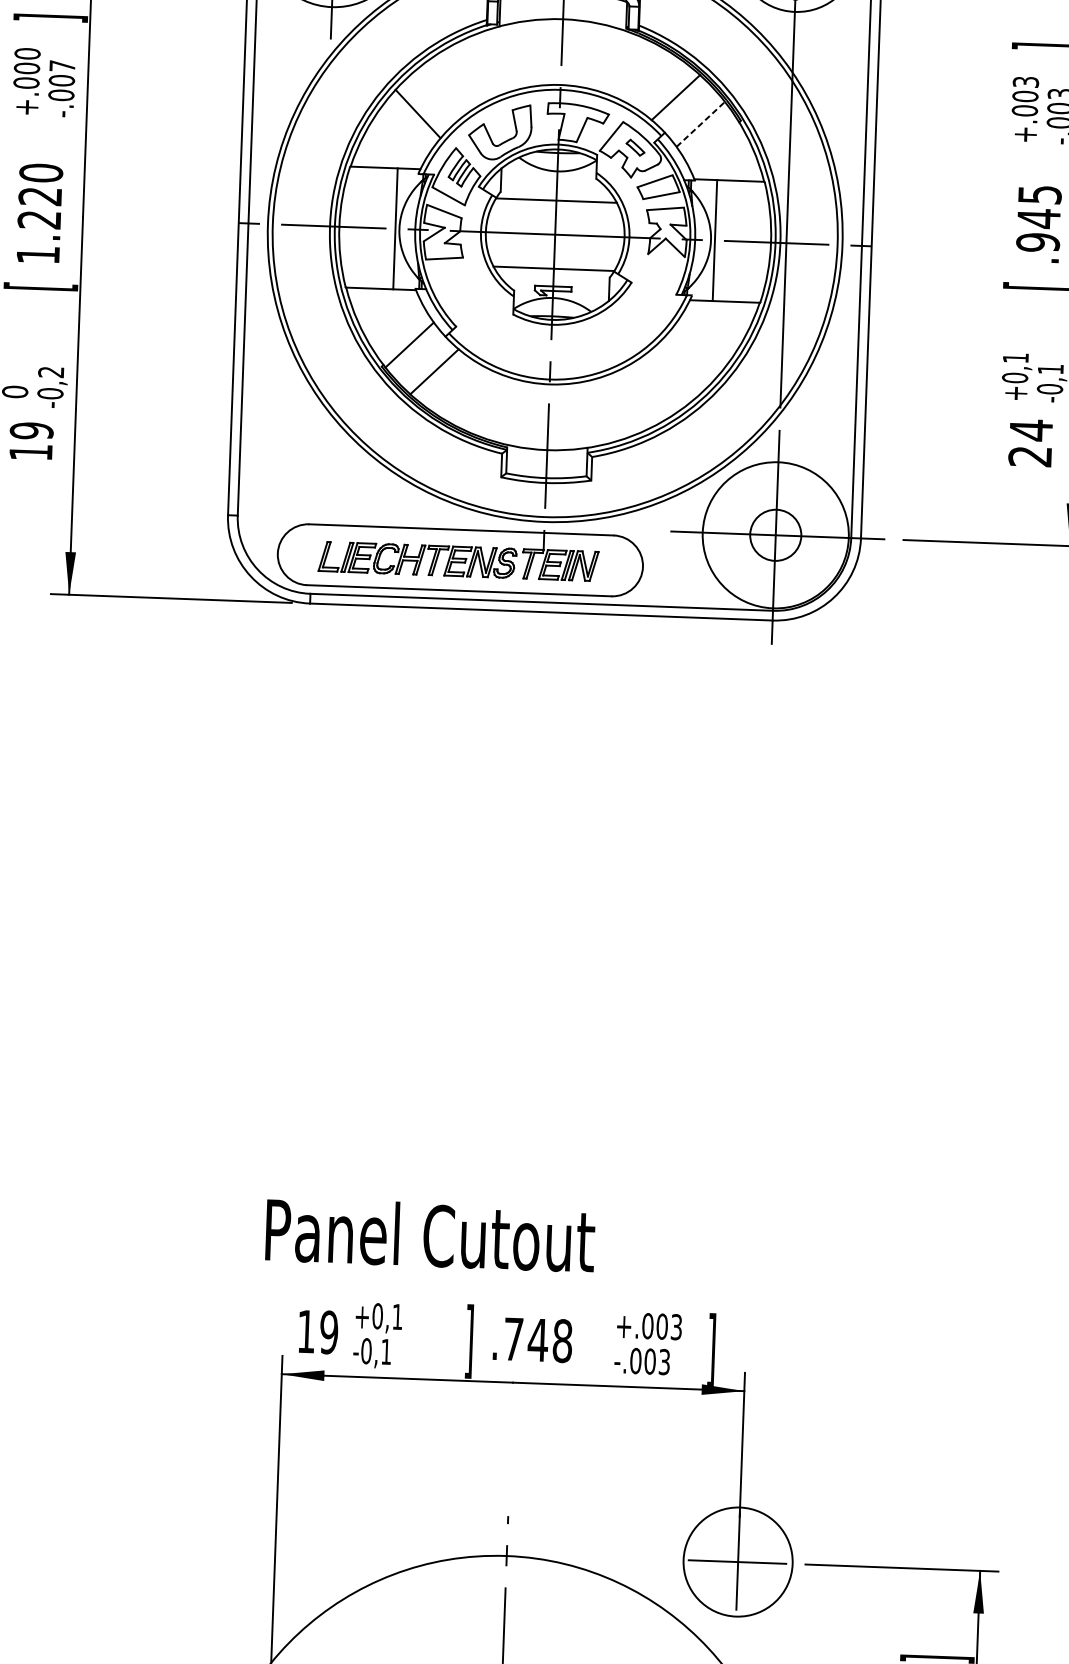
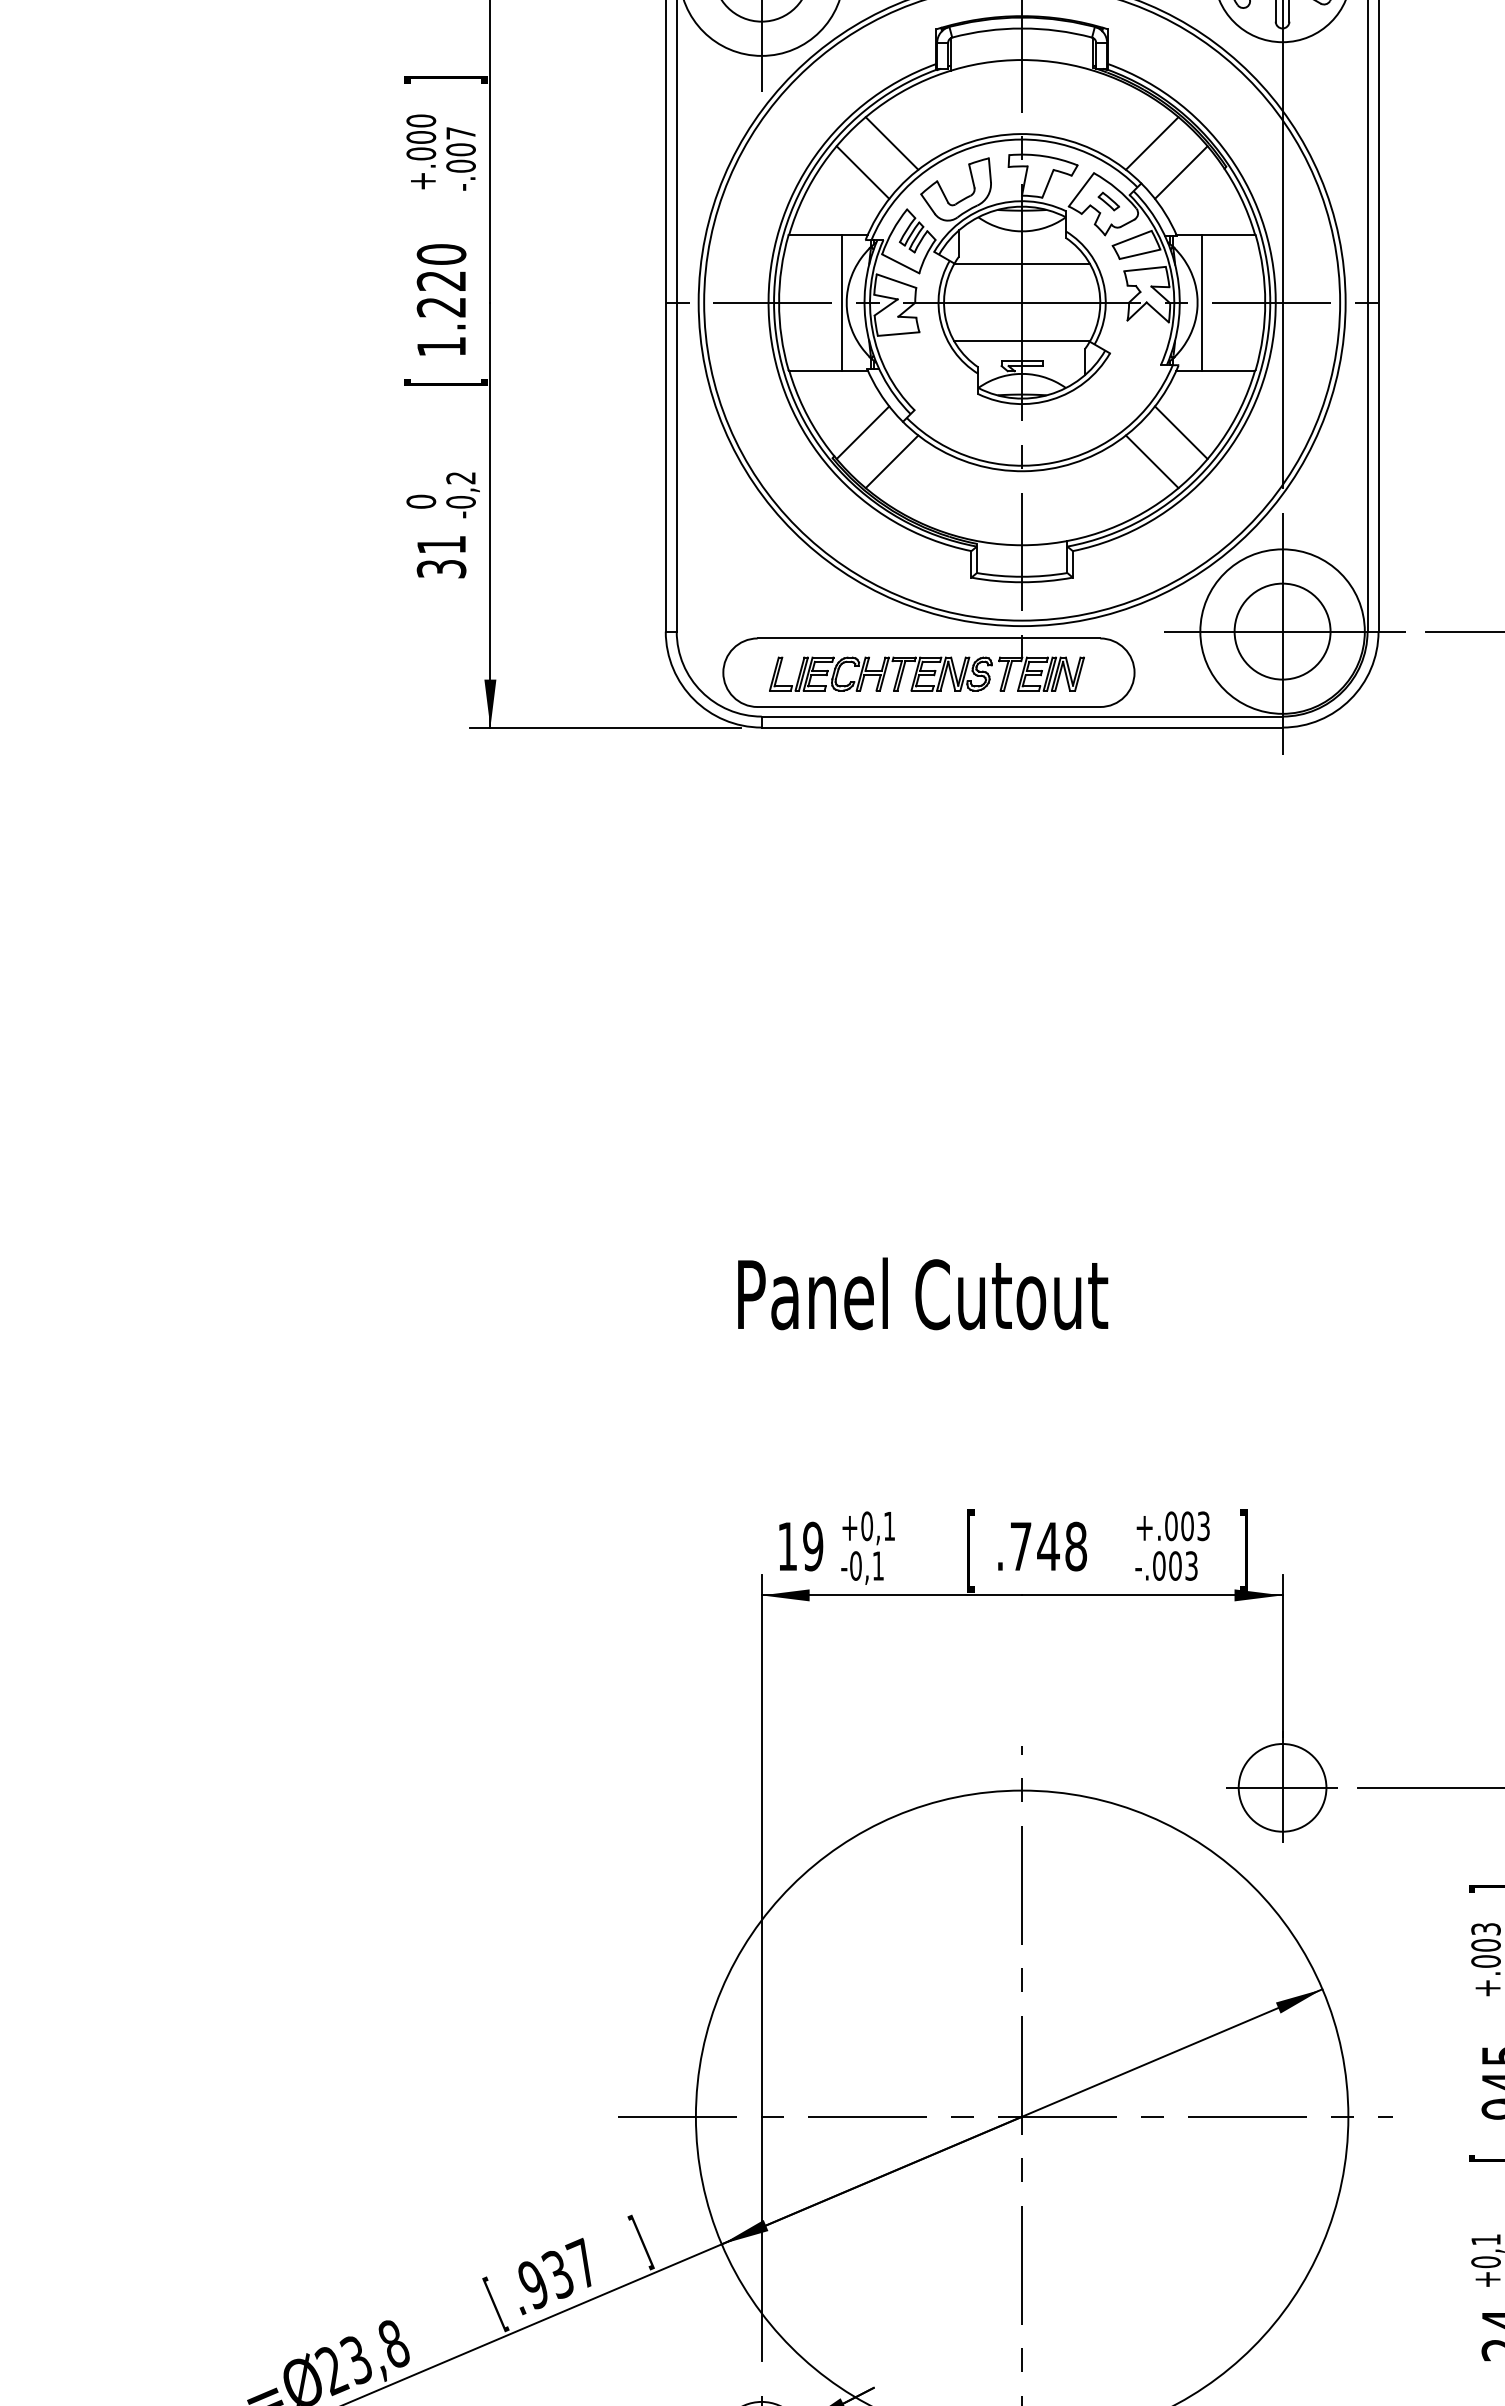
line: (444, 89) -> (891, 143), added
line: (700, 124) -> (1181, 172), dashed -> solid
line: (692, 355) -> (1181, 432), added
line: (664, 379) -> (1151, 461), added
text: (31, 441) -> (441, 556), 19 -> 31
circle: (775, 535) -> (1282, 631), size x1.67
text: (430, 1234) -> (923, 1293), moved
text: (468, 1341) -> (970, 1550), ] -> [
circle: (738, 1561) -> (1282, 1787), size x0.71

